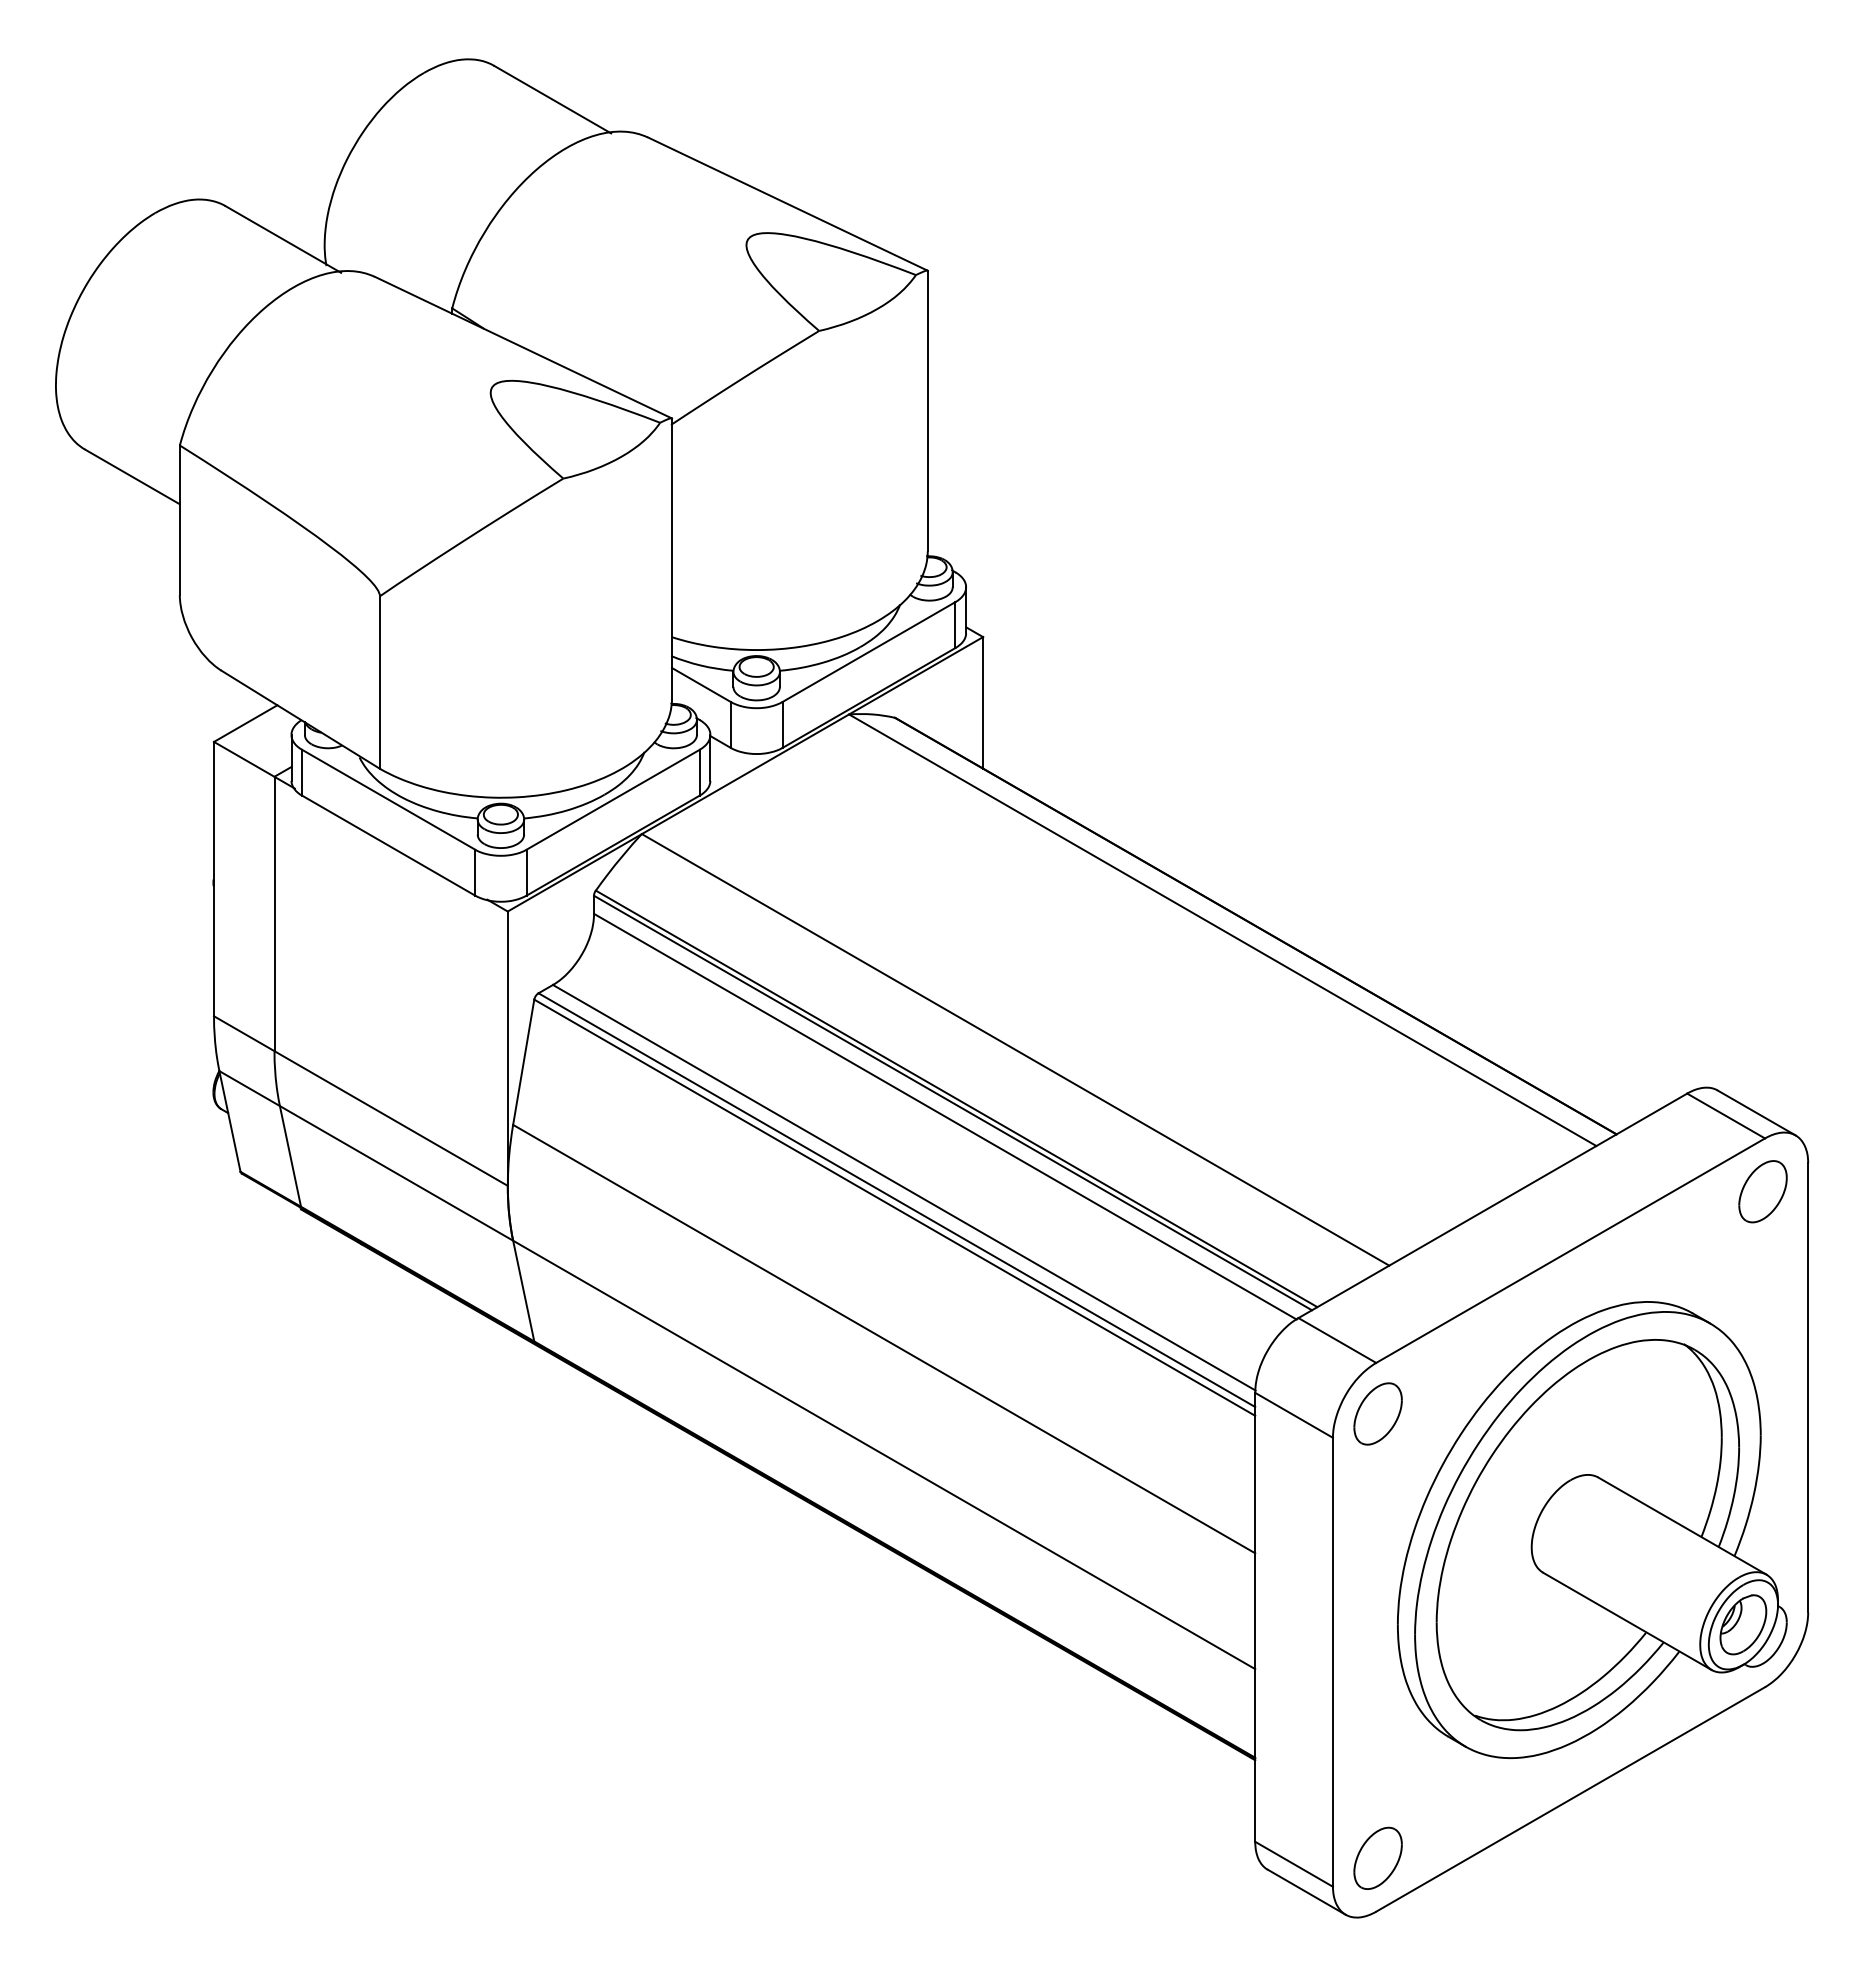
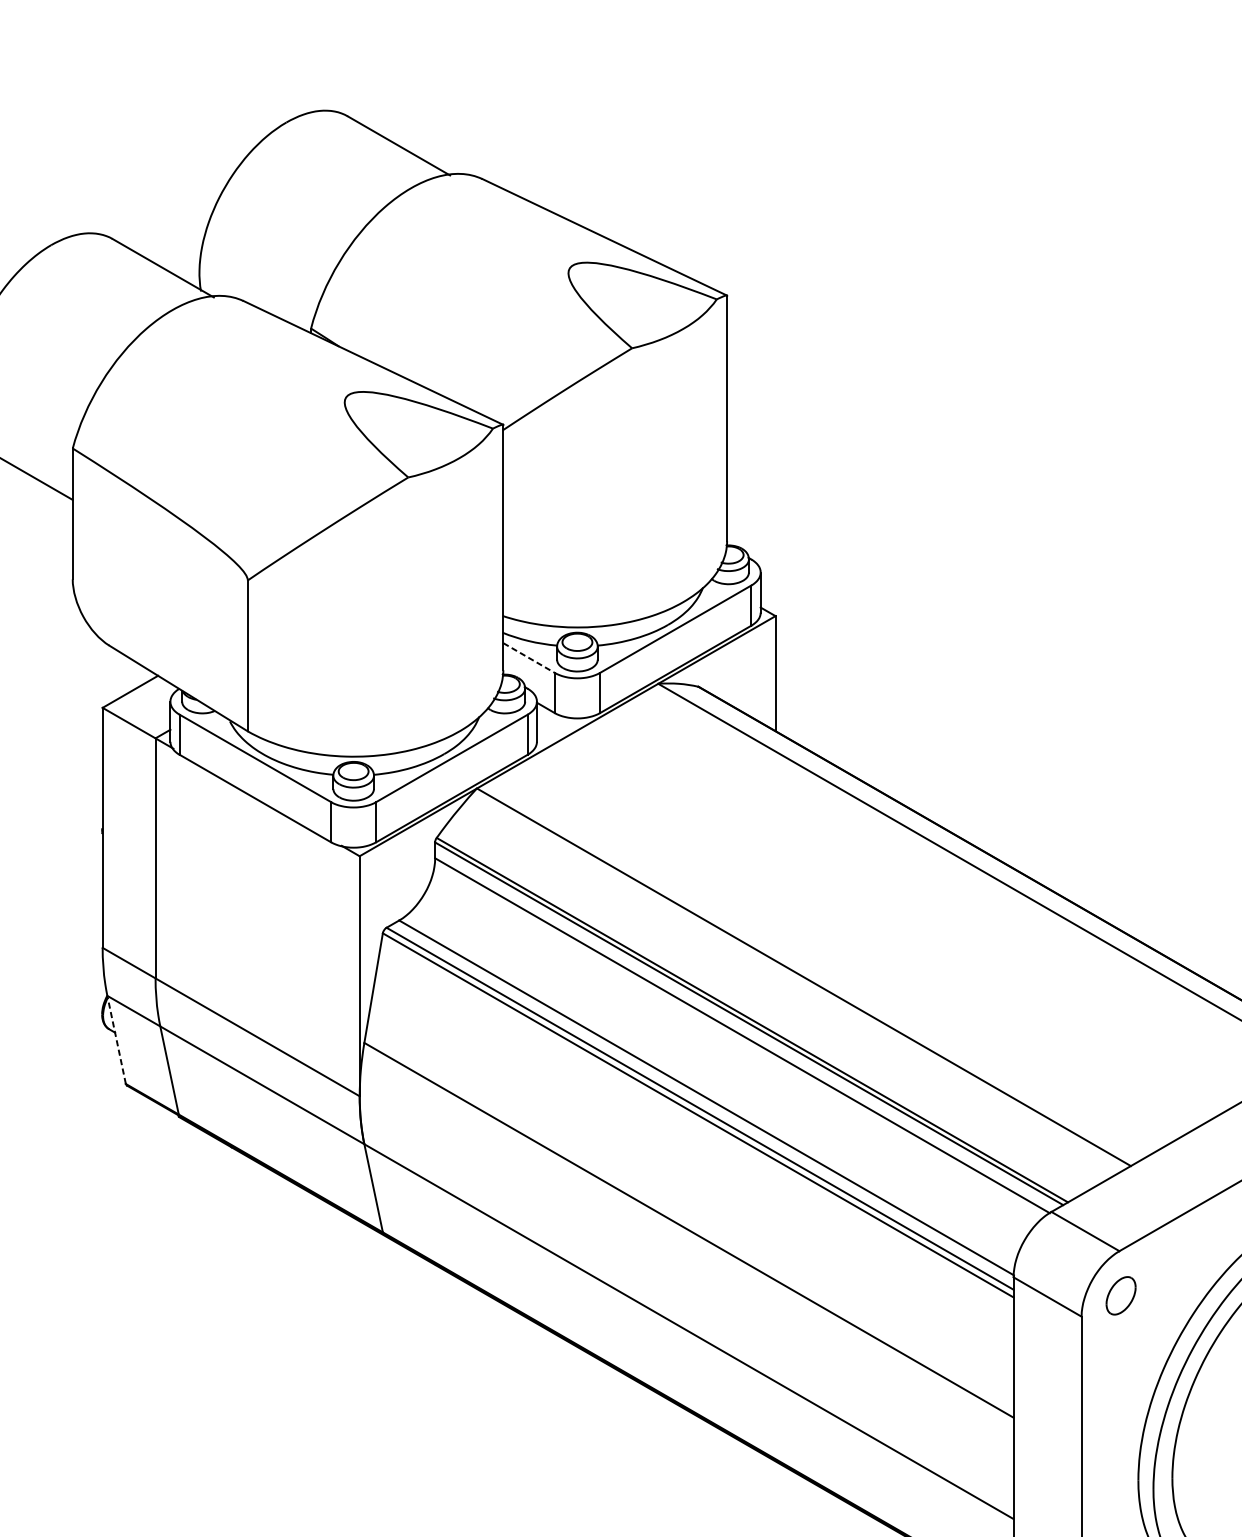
line: (701, 684) -> (529, 657), solid -> dashed
line: (229, 1120) -> (116, 1039), solid -> dashed
part: (1377, 1413) -> (1120, 1295), size x0.7

